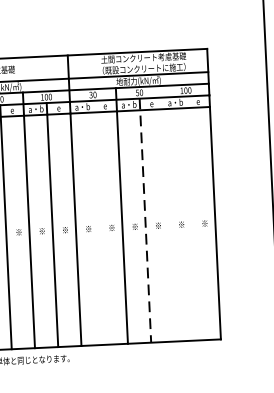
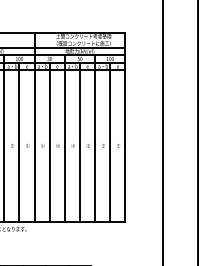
line: (169, 213) -> (95, 138), added
line: (192, 217) -> (110, 141), added
line: (98, 221) -> (49, 141), added
line: (144, 221) -> (79, 142), dashed -> solid

